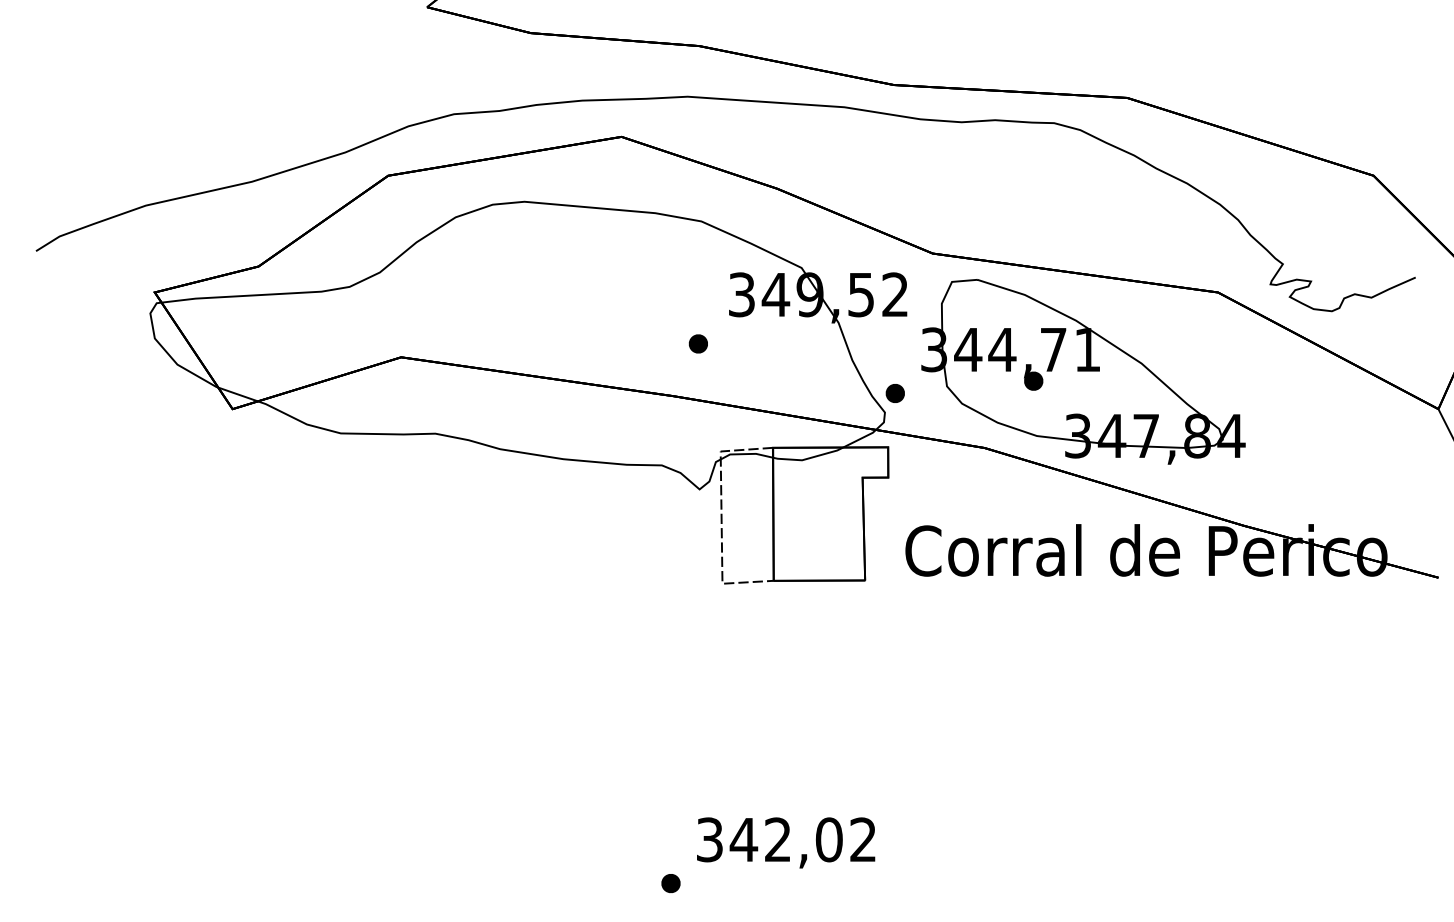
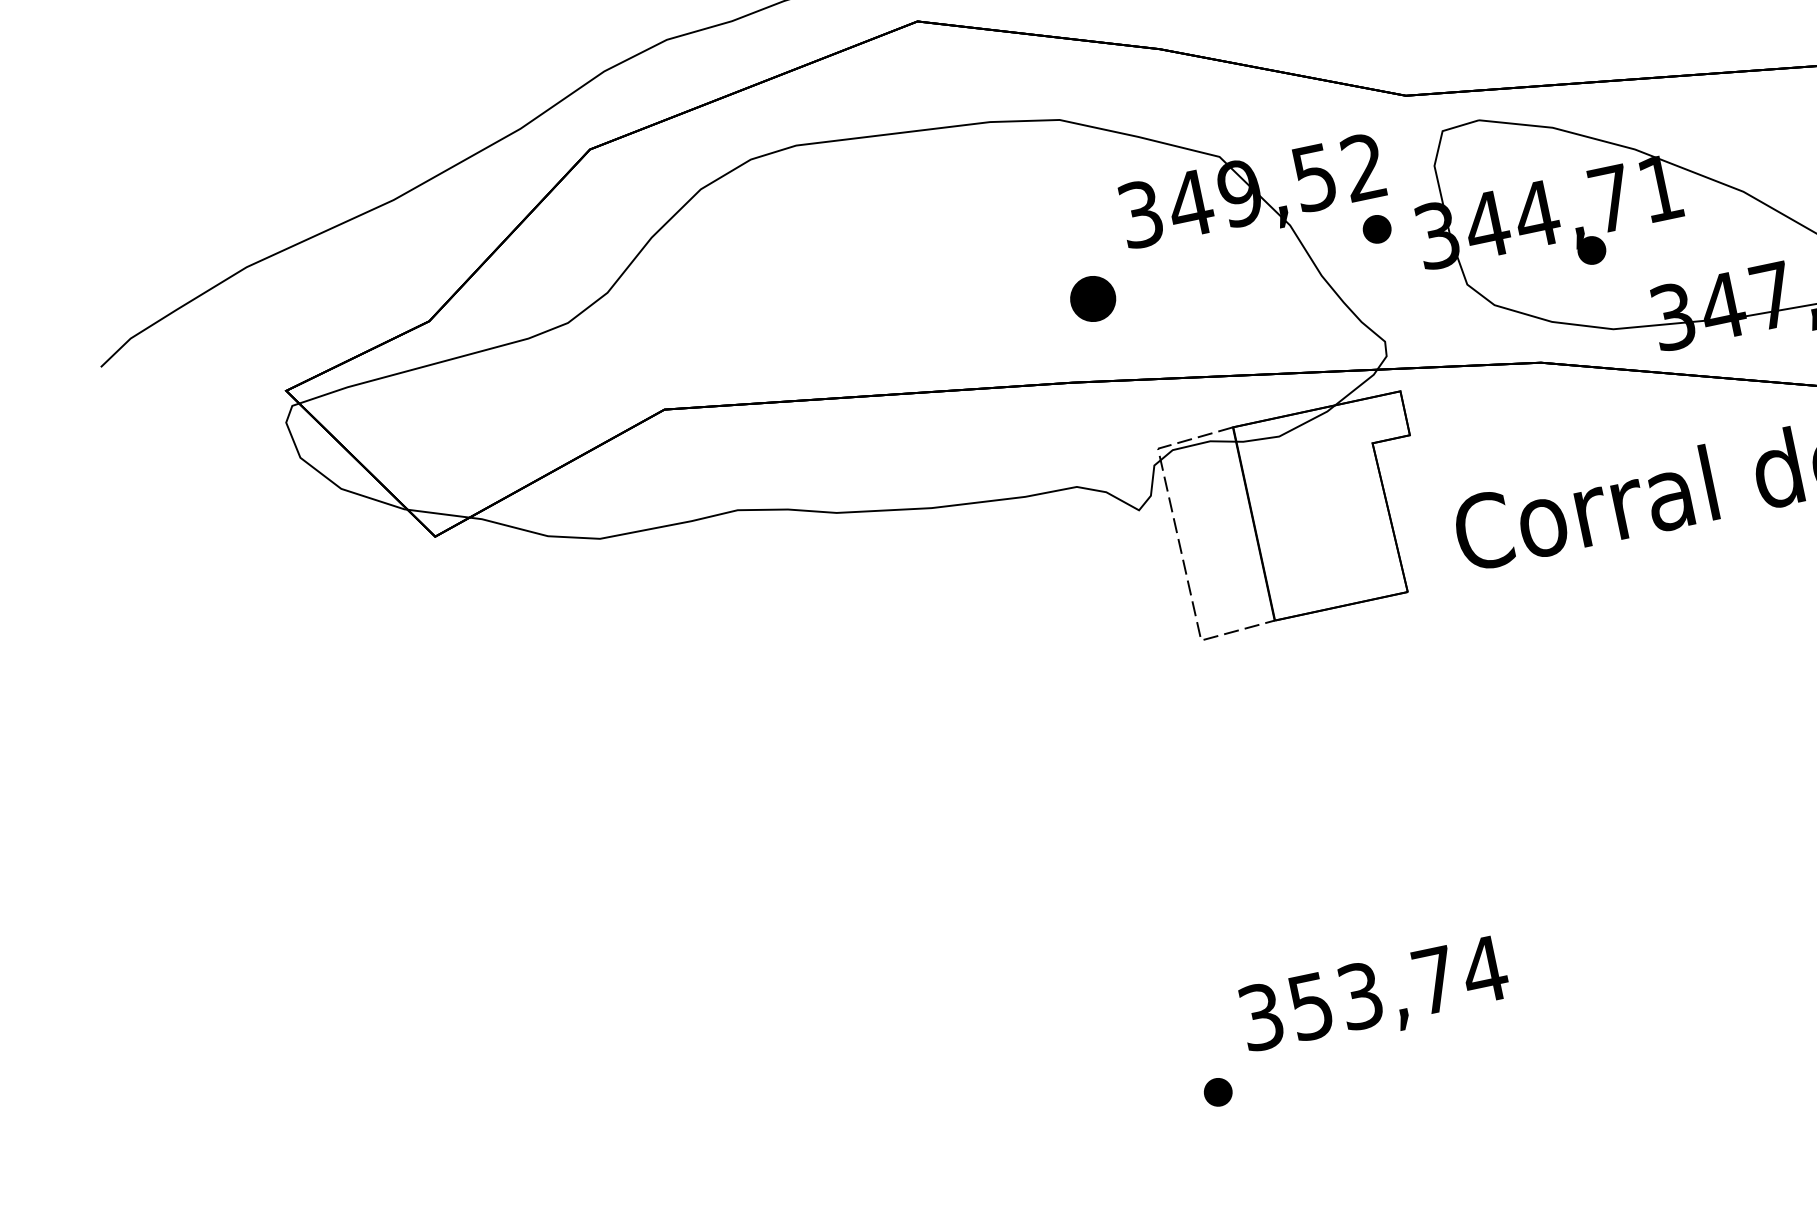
part: (697, 343) -> (1091, 298), size x1.6
part: (894, 393) -> (1375, 229), moved
text: (803, 839) -> (1397, 987), 342,02 -> 353,74

